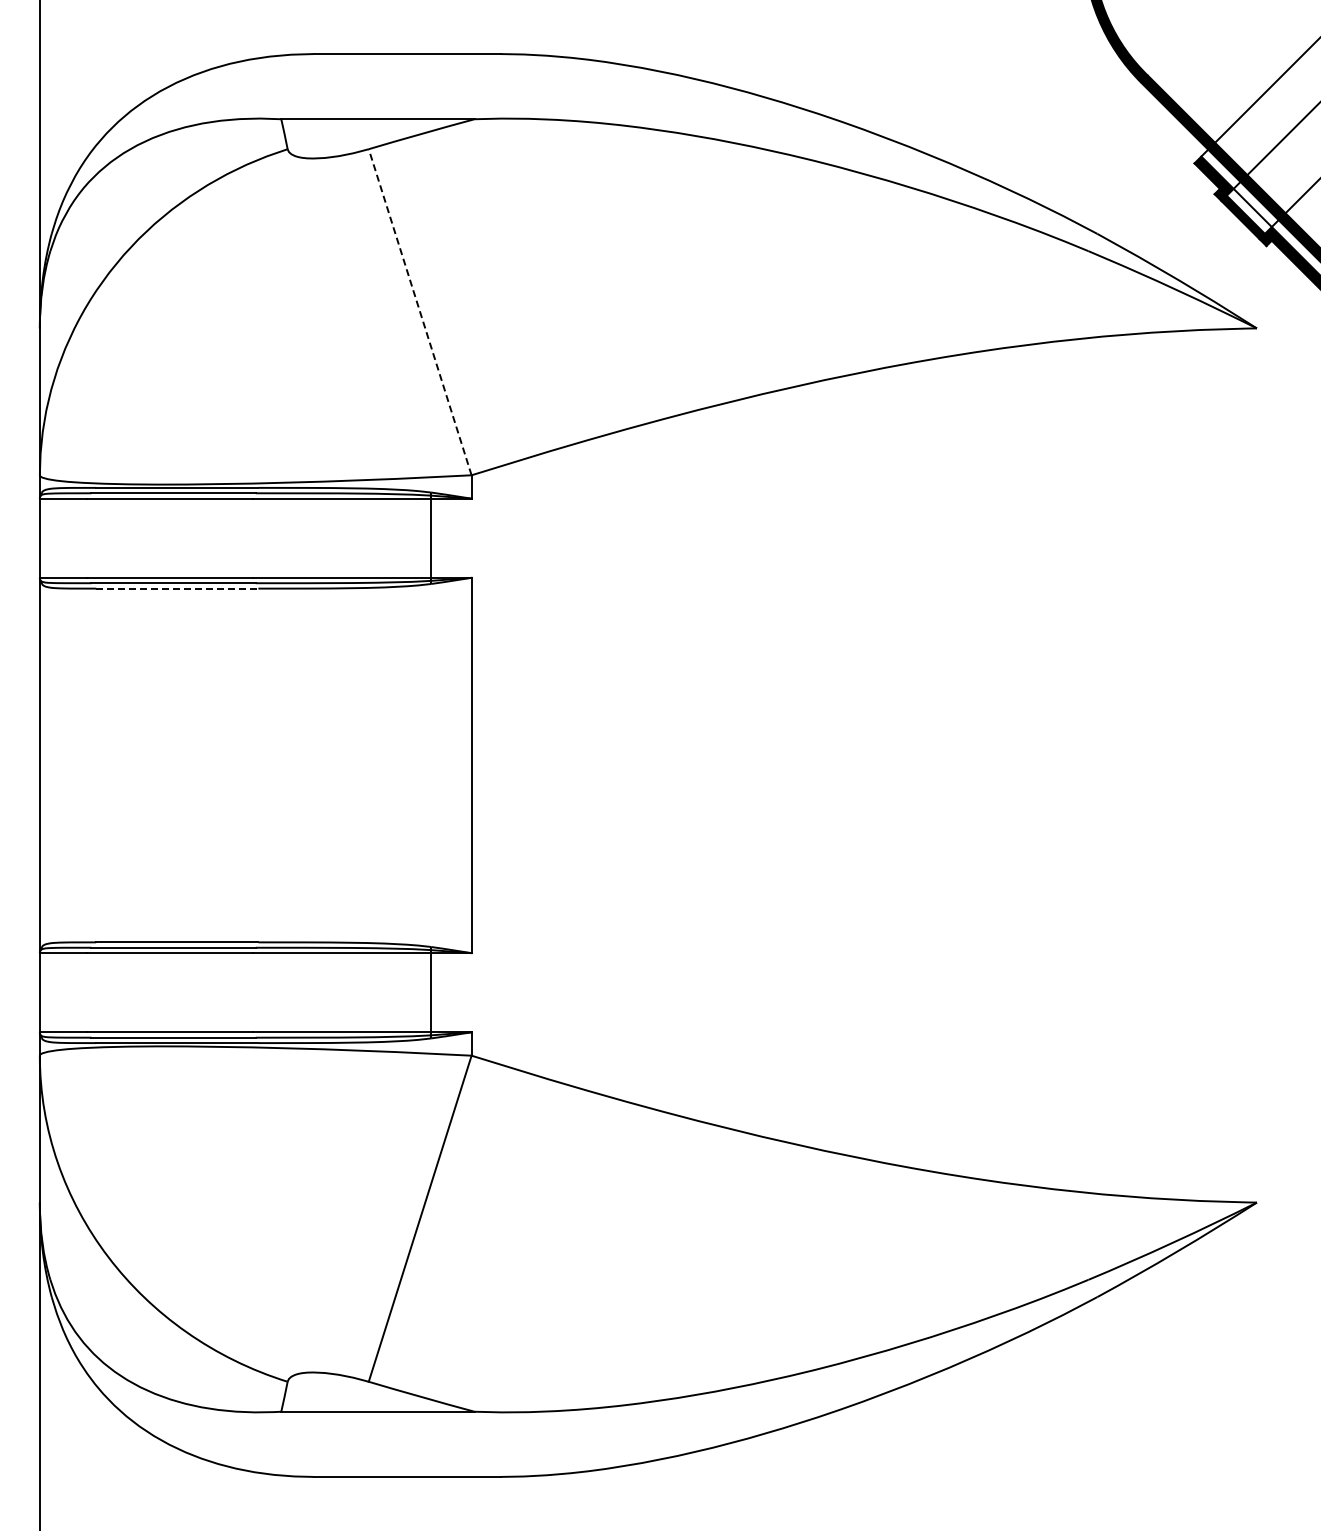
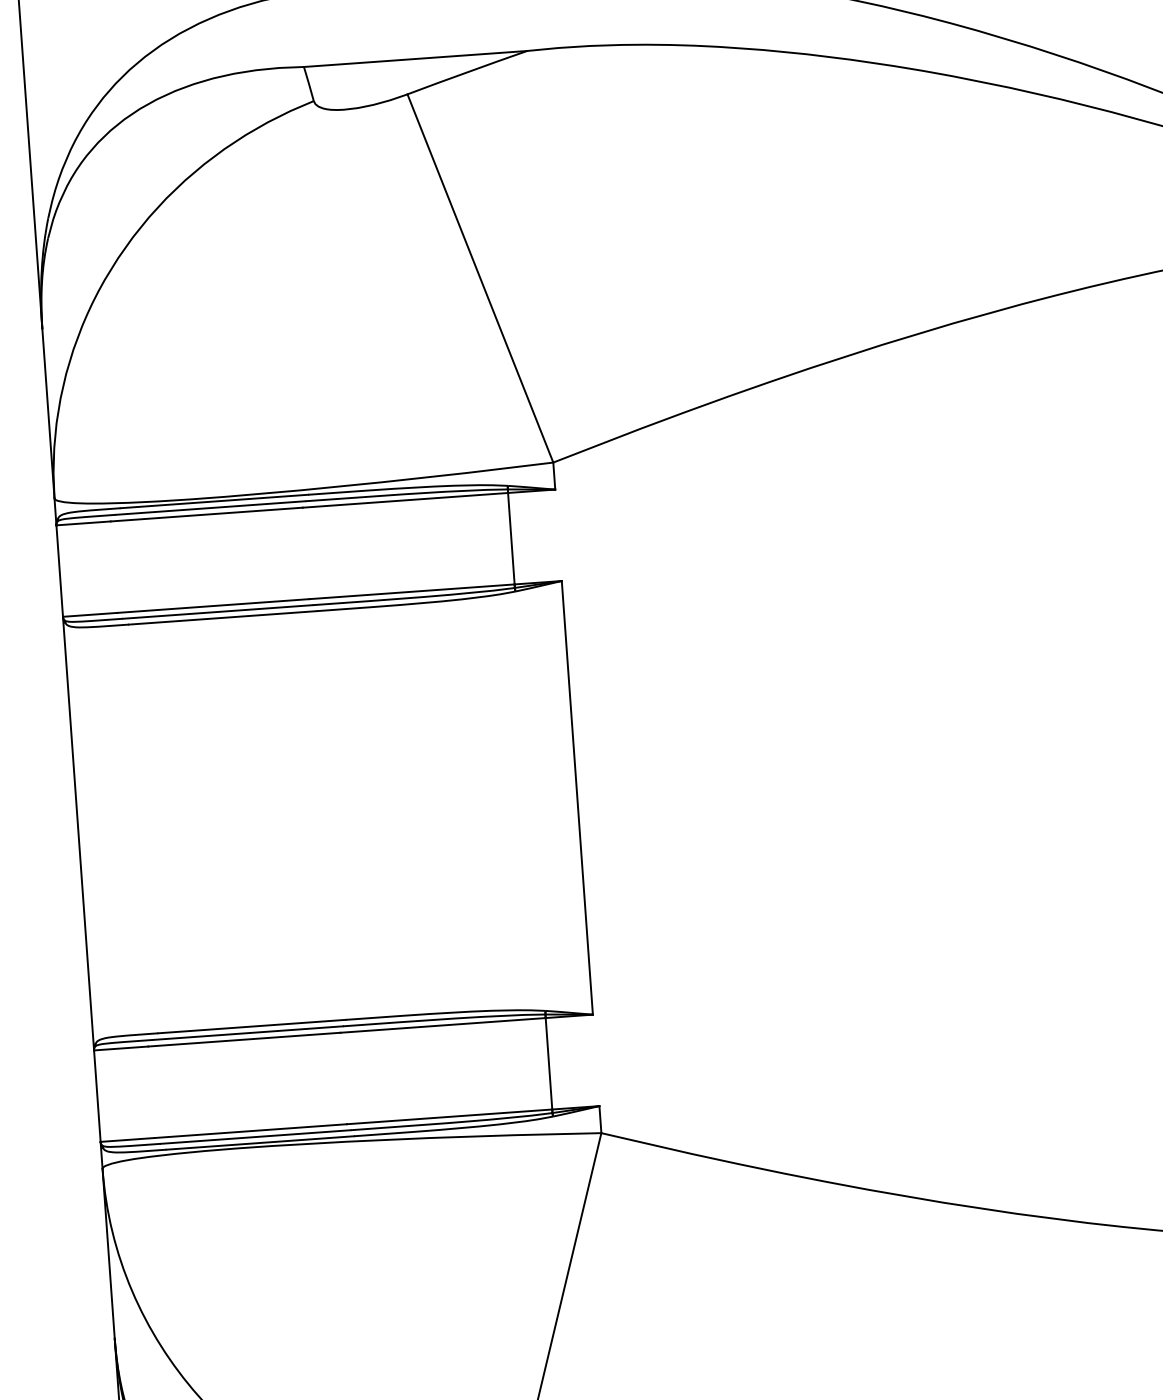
line: (420, 312) -> (480, 278), dashed -> solid
line: (177, 588) -> (222, 617), dashed -> solid

